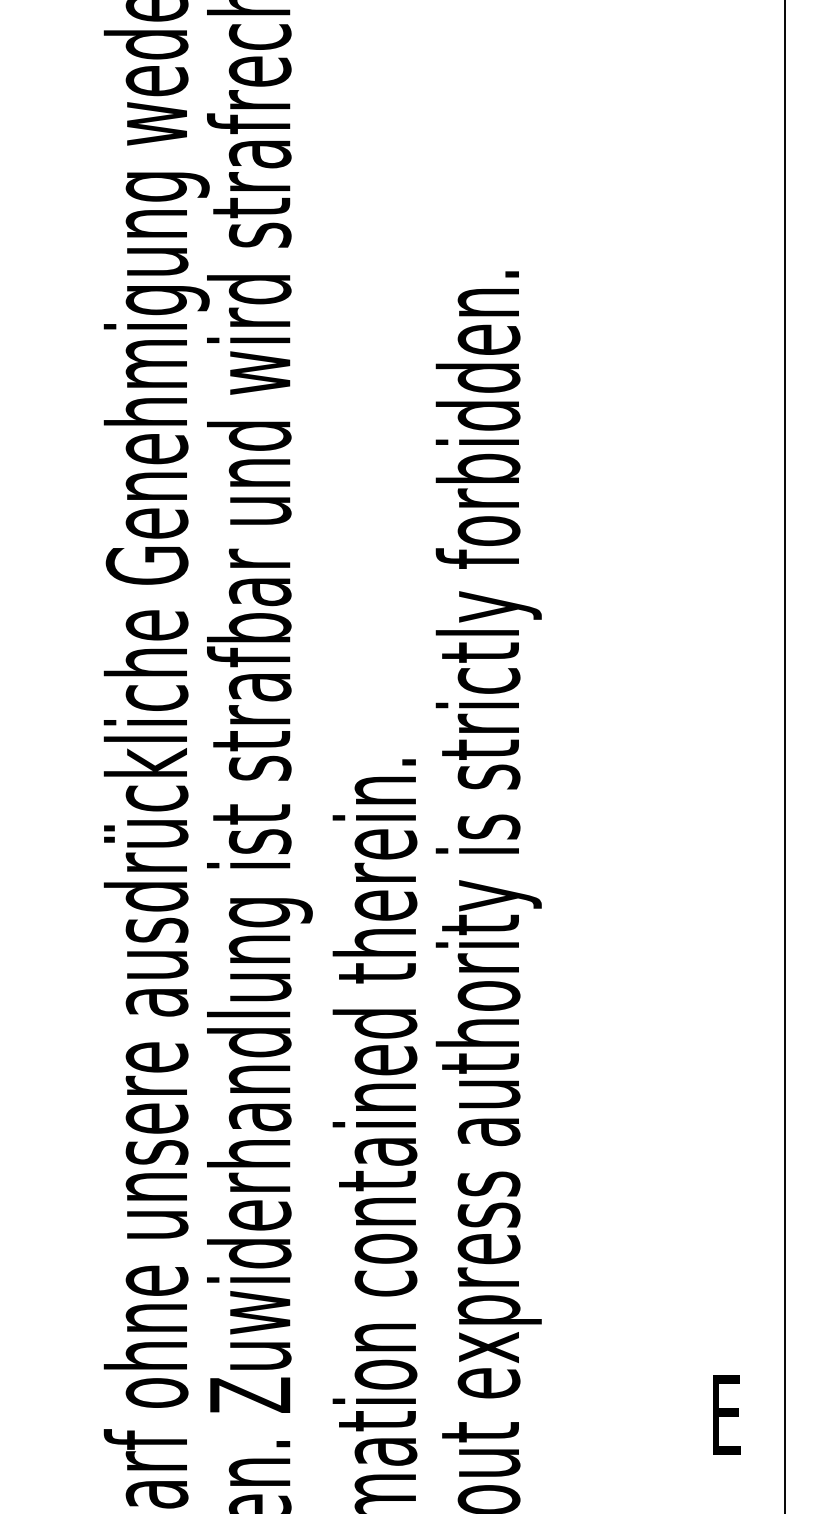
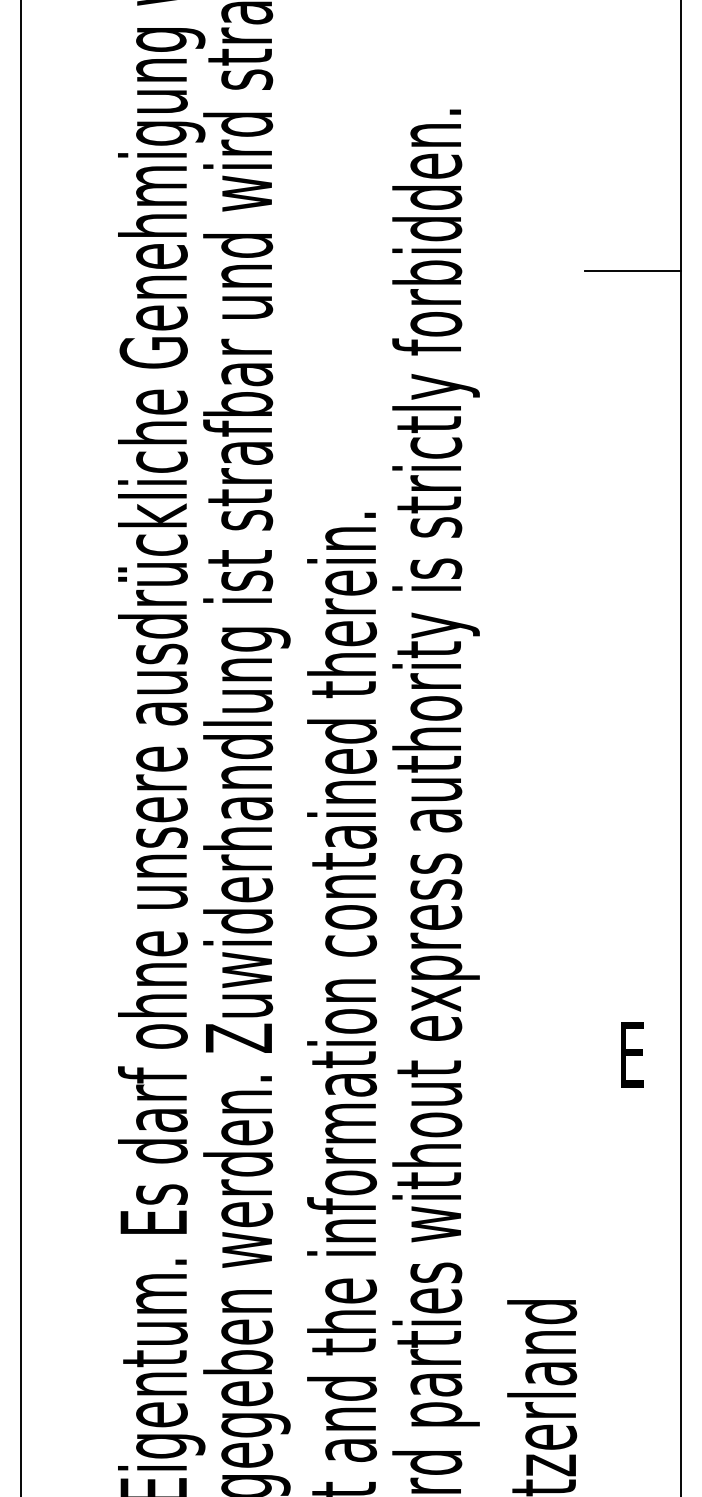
line: (726, 466) -> (632, 270), added

